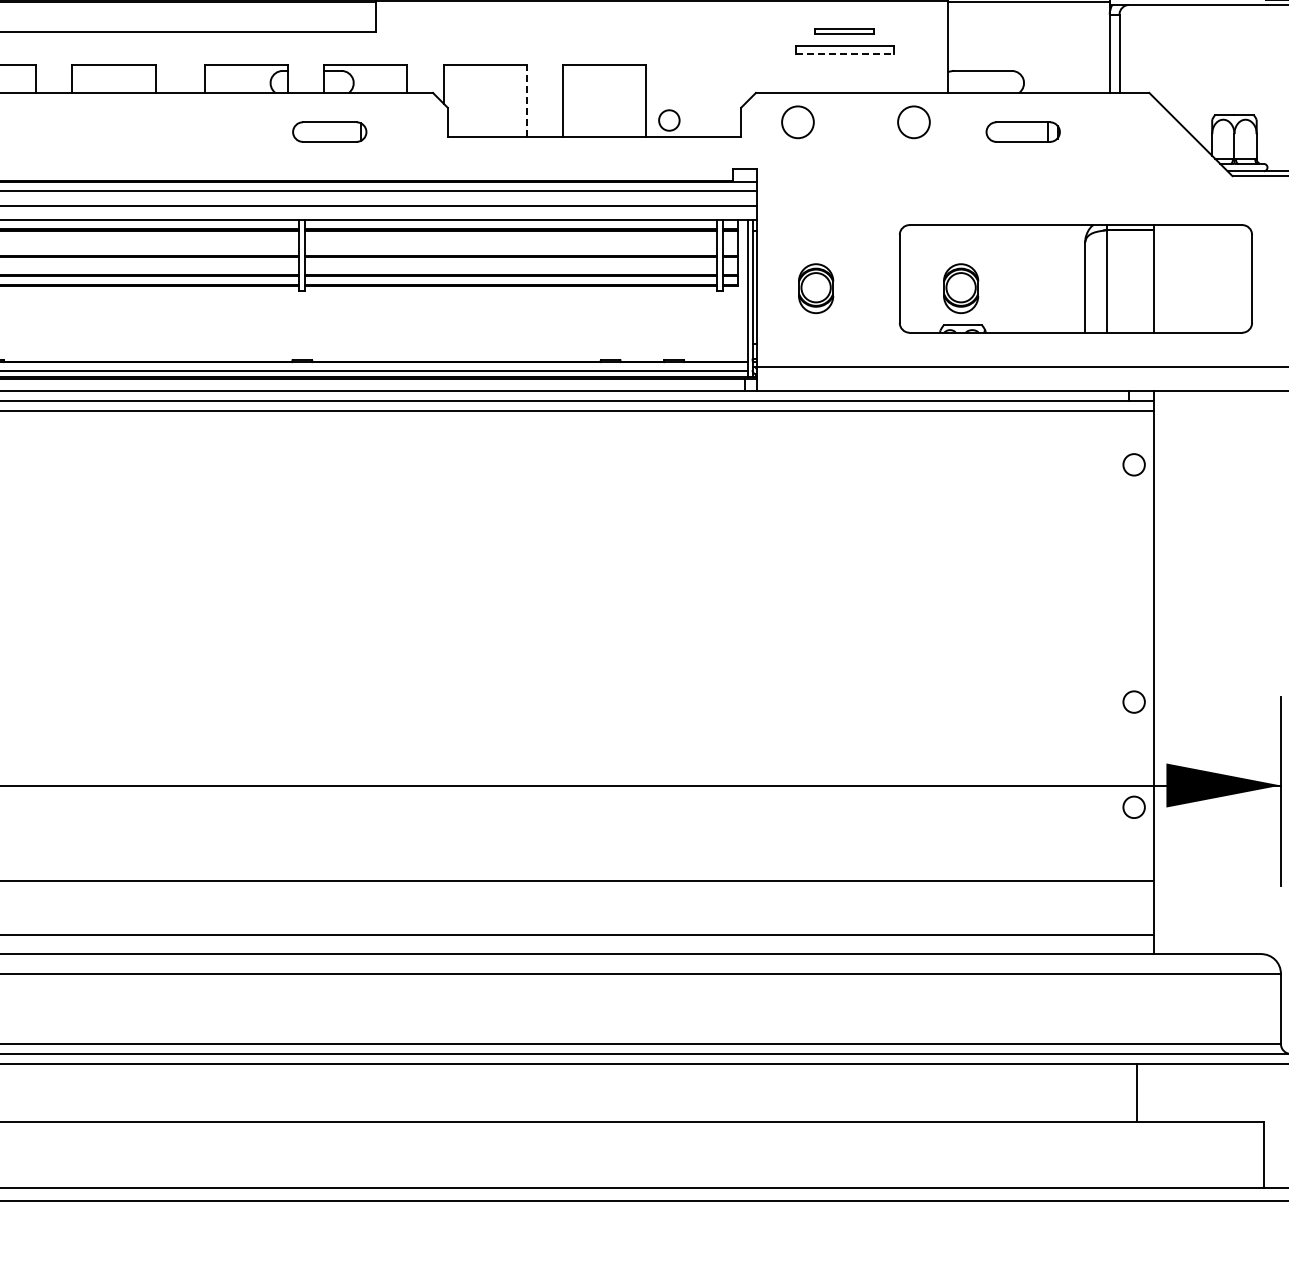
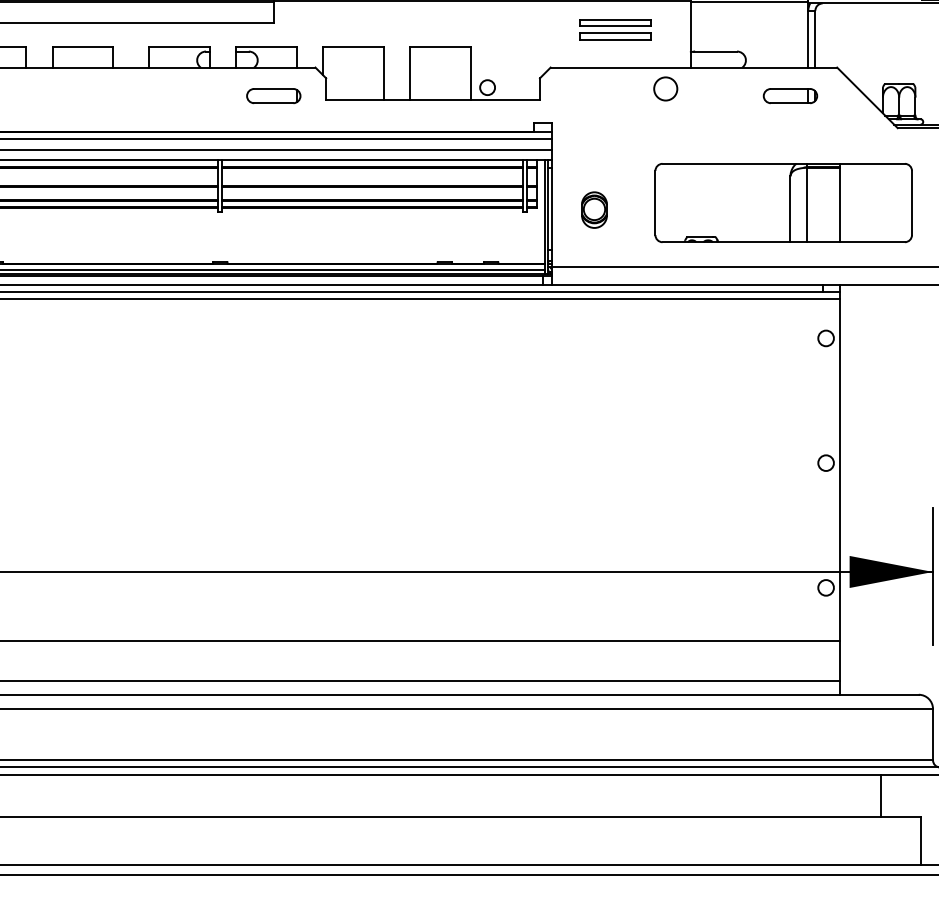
part: (844, 31) -> (615, 22), size x1.67
line: (844, 54) -> (615, 39), dashed -> solid
line: (526, 101) -> (383, 73), dashed -> solid
circle: (797, 122) -> (580, 89), removed
part: (329, 131) -> (273, 95), moved
part: (1022, 131) -> (789, 95), moved
part: (961, 288) -> (700, 210), removed
circle: (1133, 701) -> (825, 462), moved
line: (1136, 1092) -> (880, 795), moved

